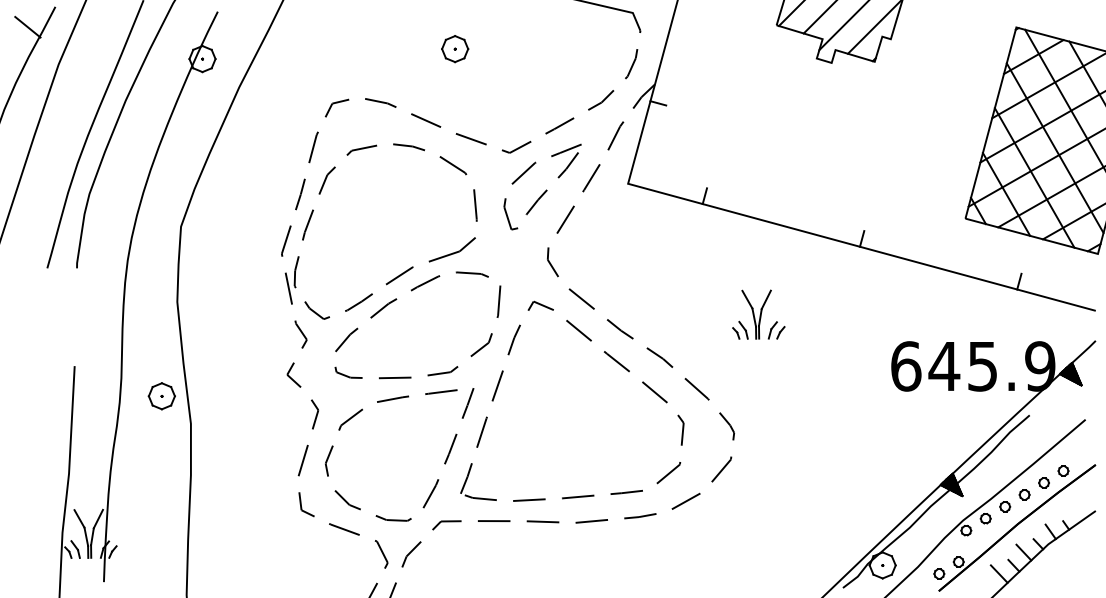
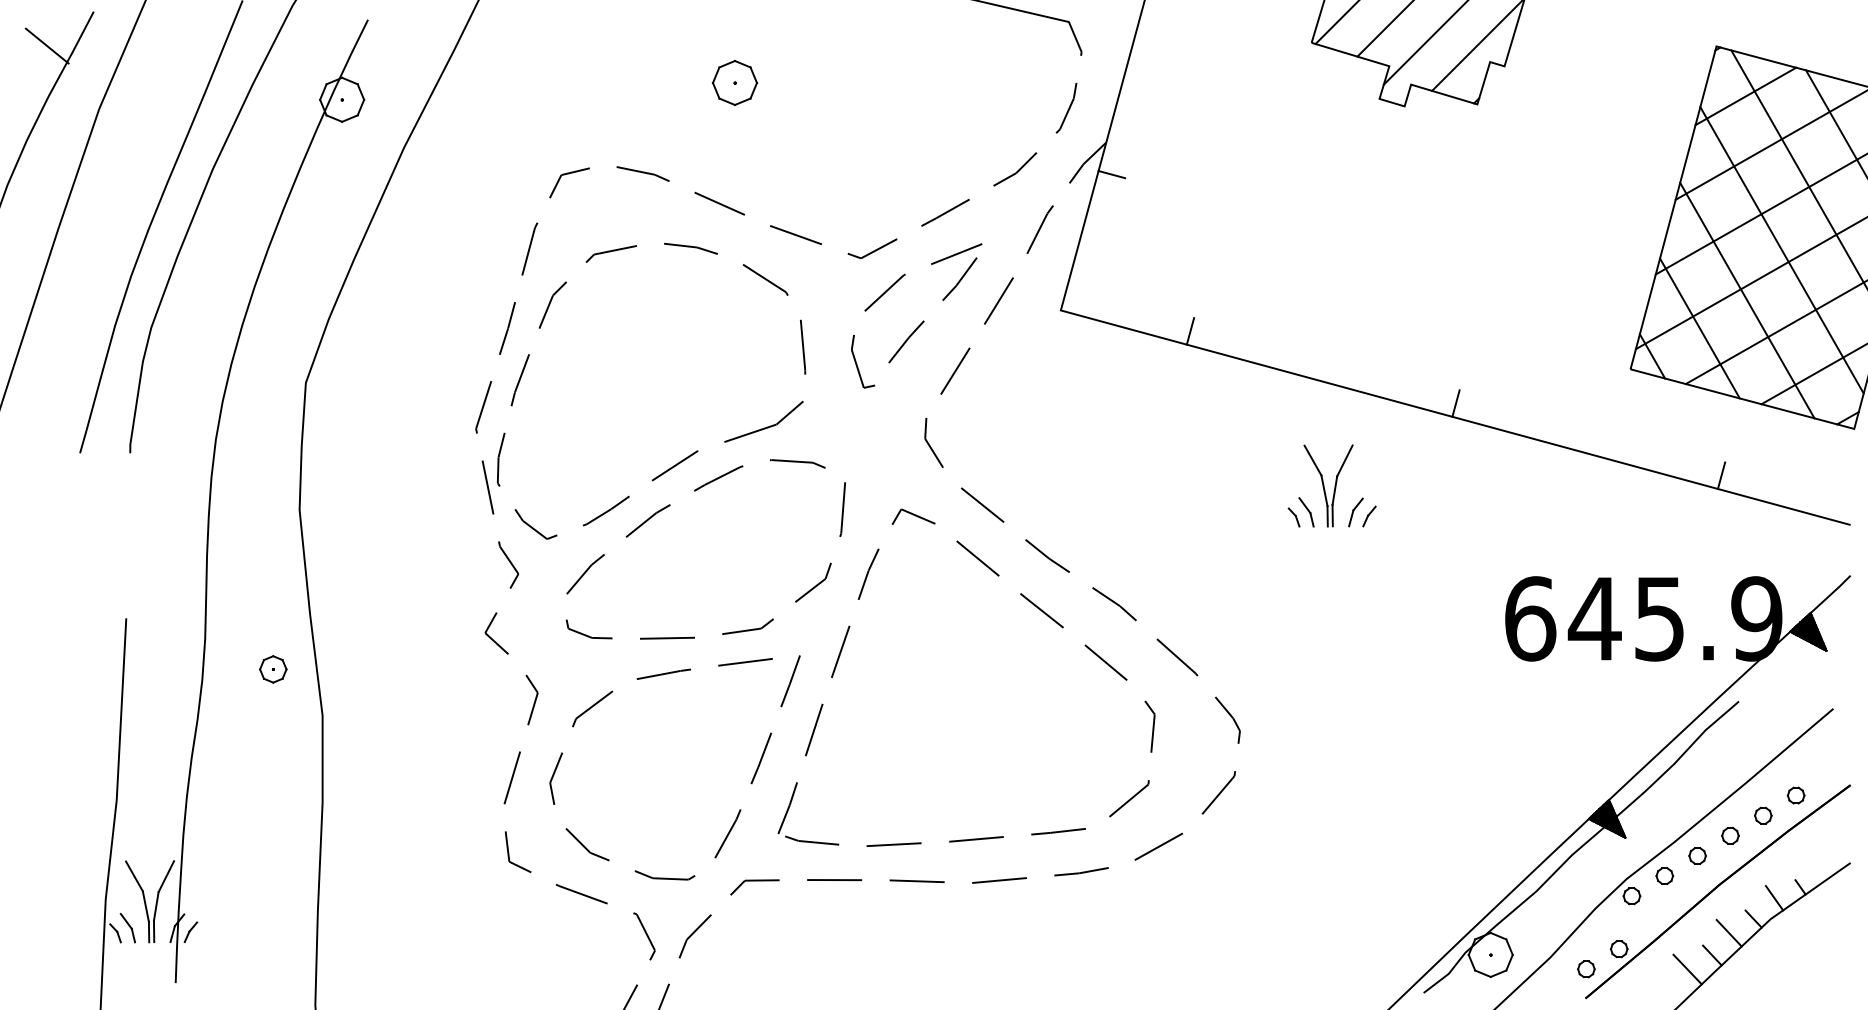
part: (455, 49) -> (735, 83), moved
part: (758, 314) -> (1331, 485), moved
part: (161, 396) -> (272, 669), size x0.6

